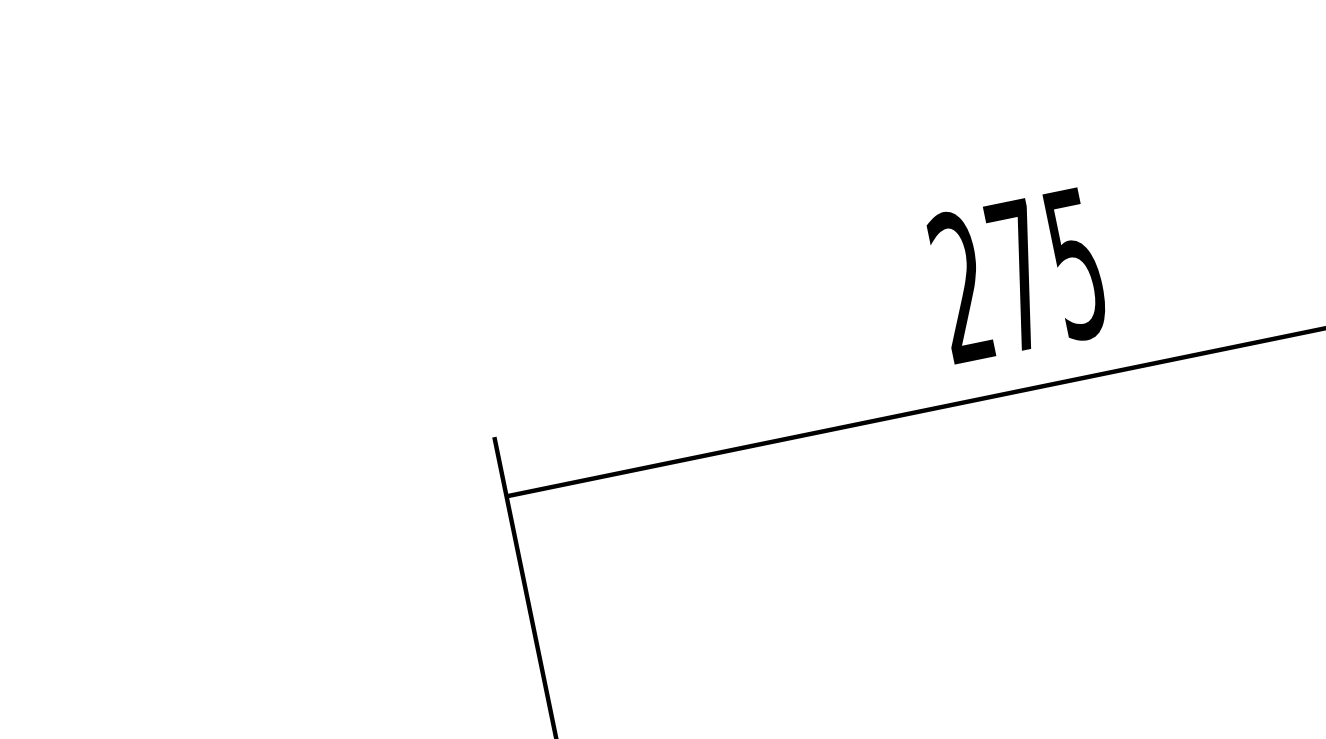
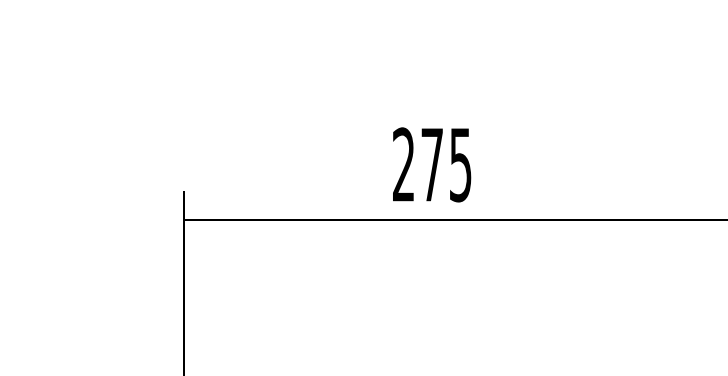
text: (1019, 274) -> (432, 164), moved

